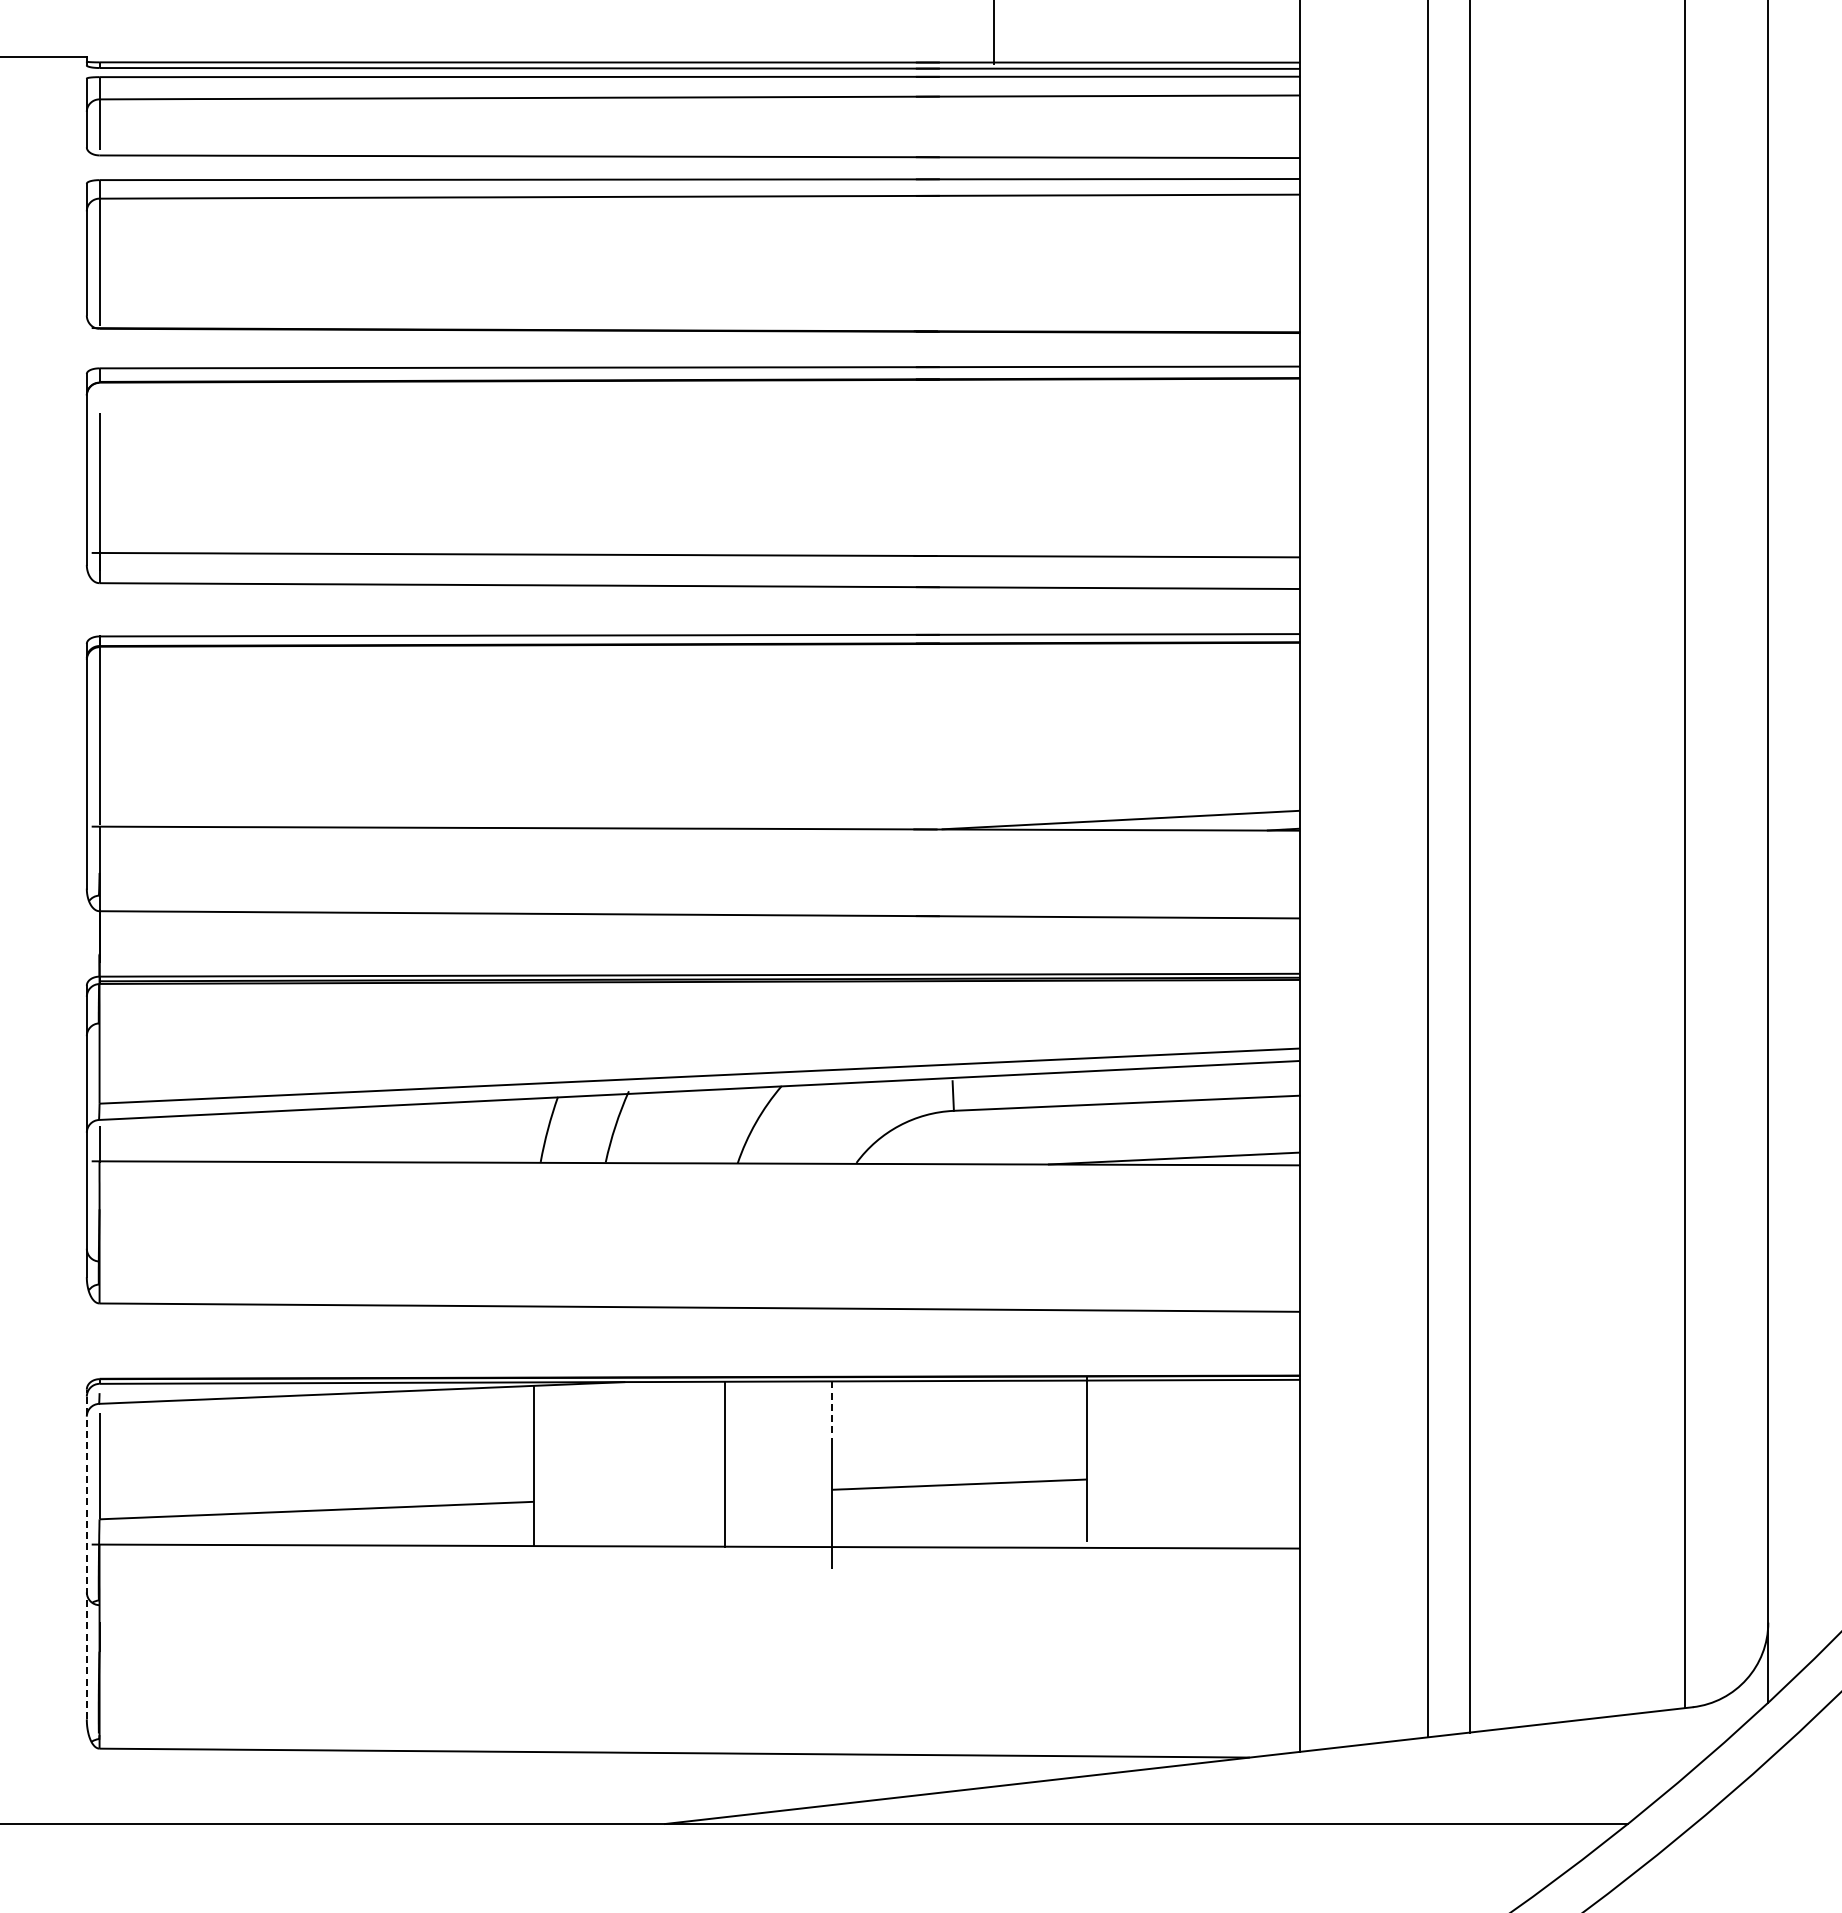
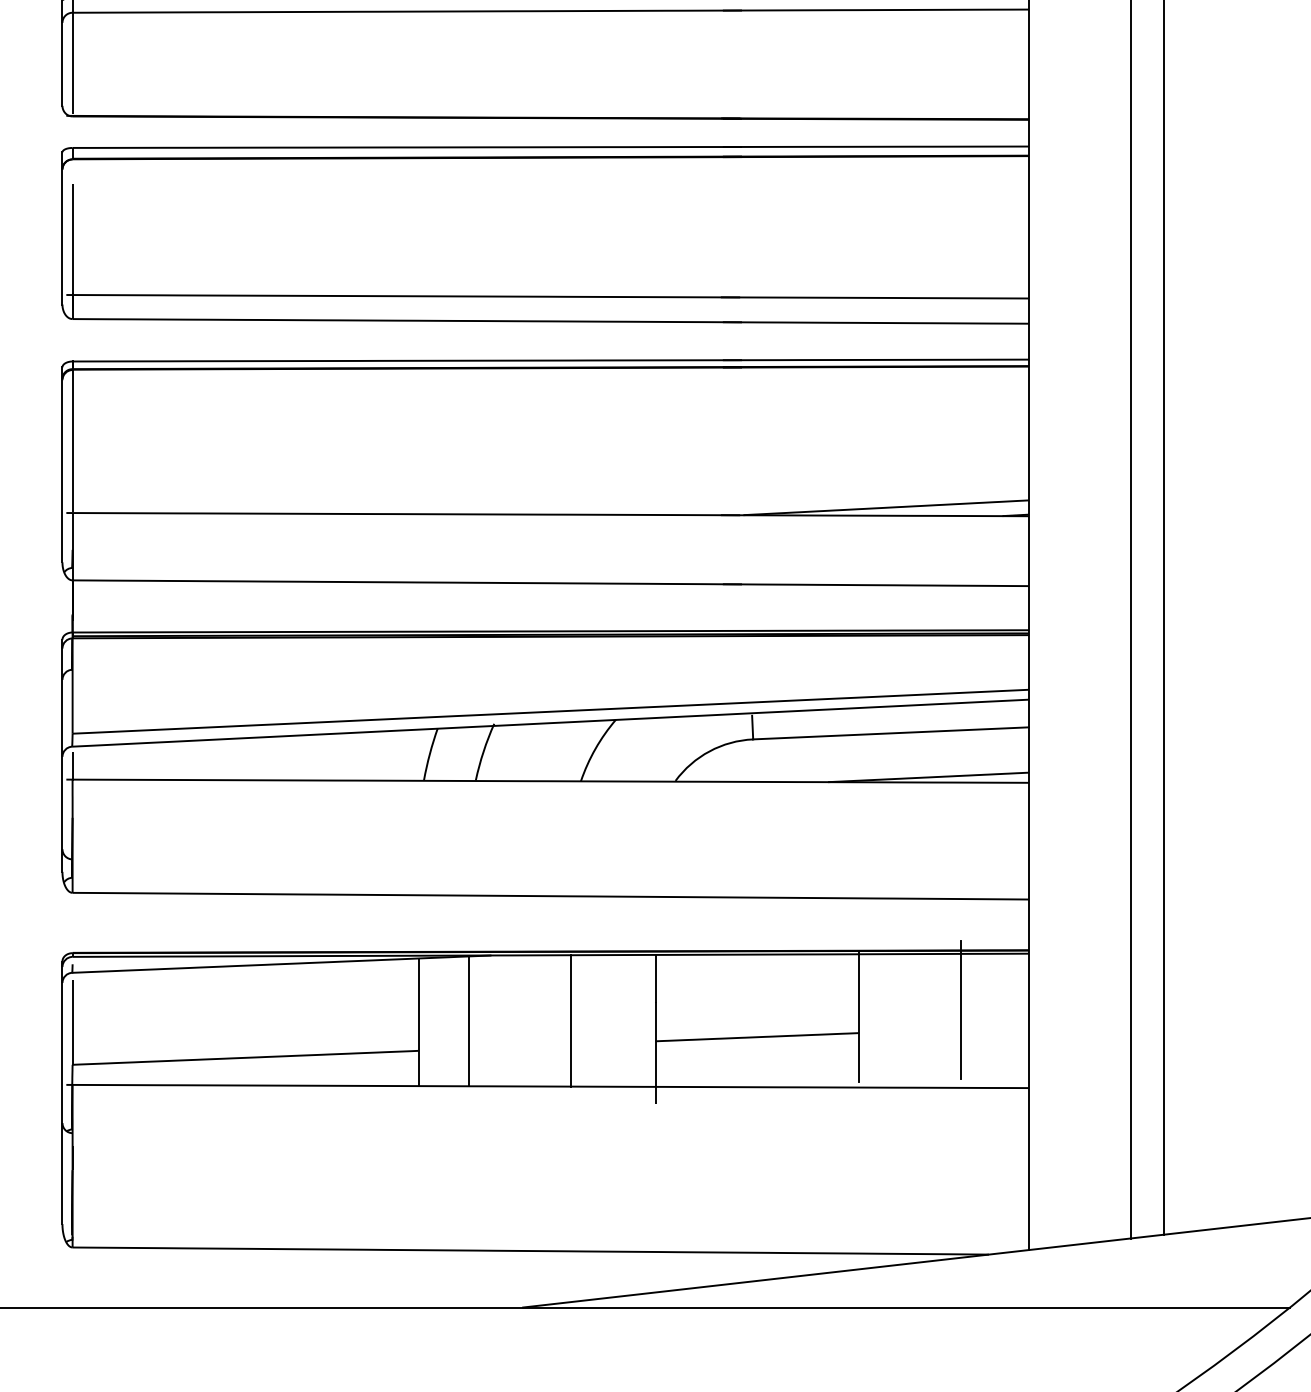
line: (831, 1411) -> (655, 978), dashed -> solid
line: (1214, 1450) -> (960, 1009), added
line: (597, 1464) -> (469, 1021), added
line: (86, 1554) -> (62, 1092), dashed -> solid

